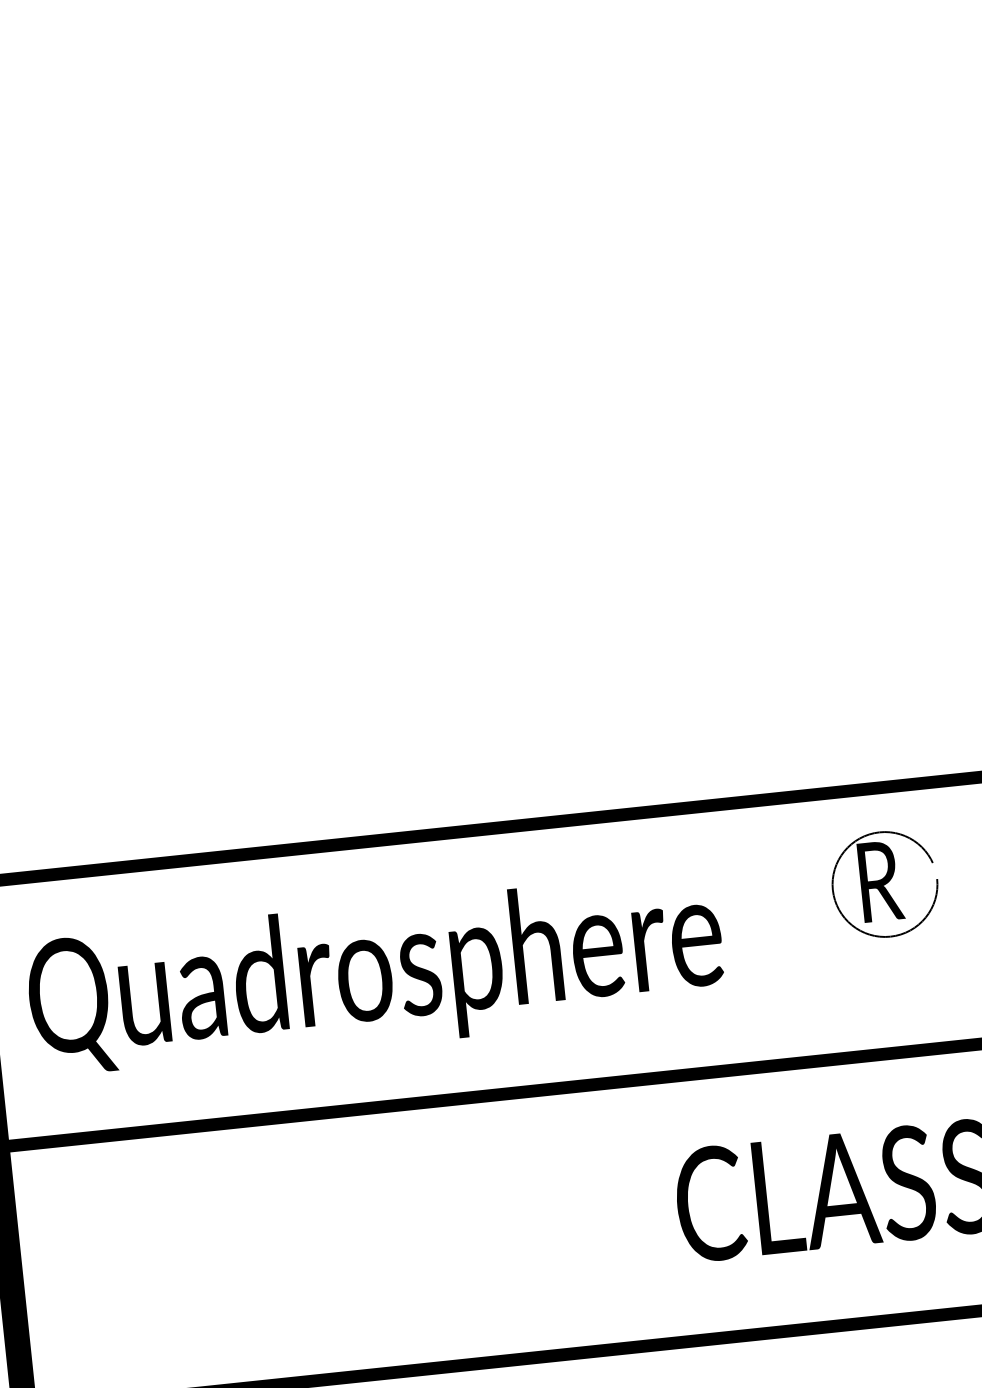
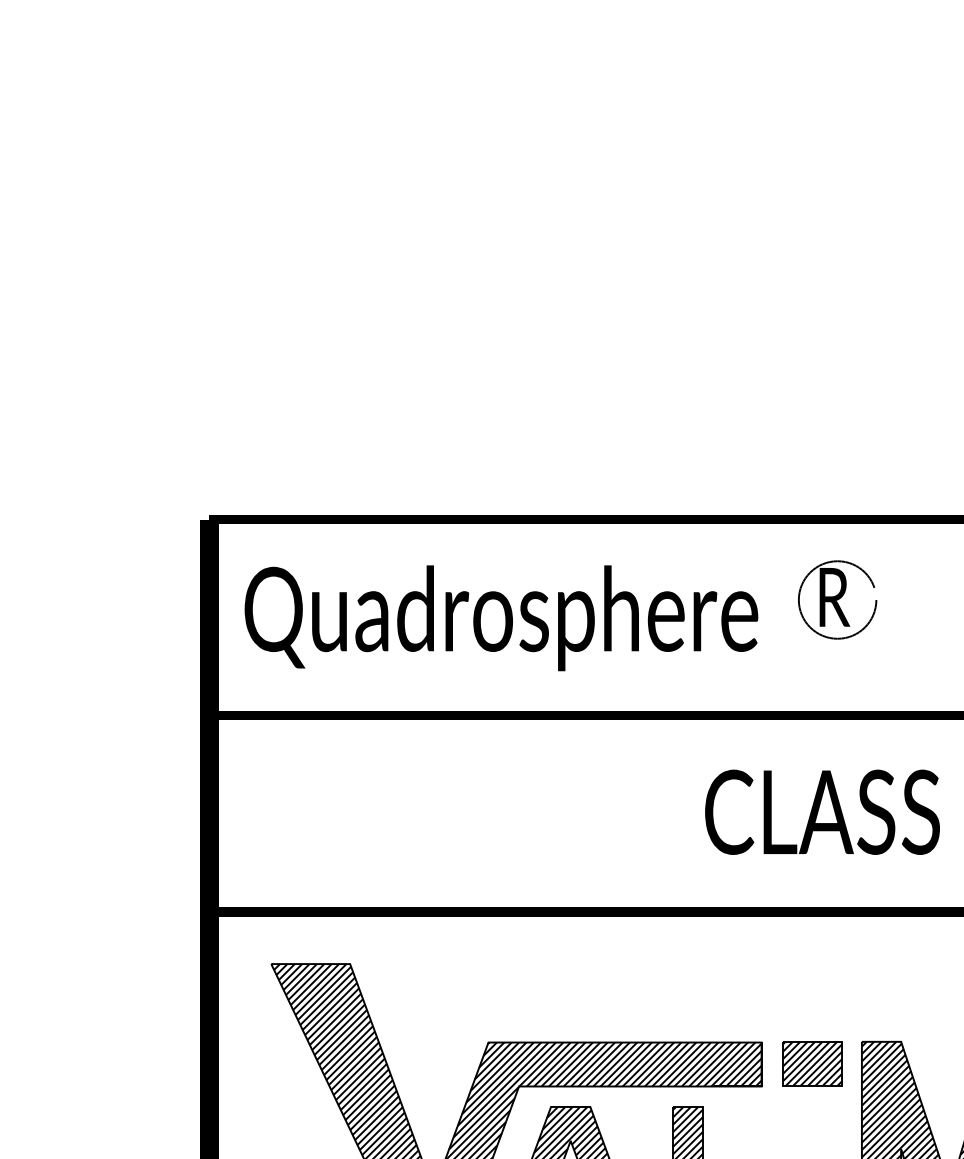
part: (884, 883) -> (837, 599), moved

